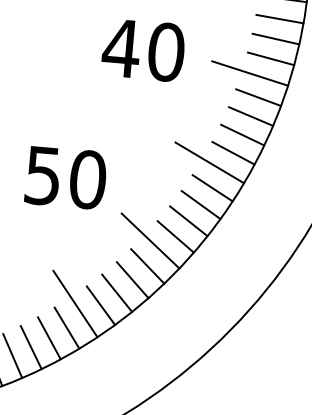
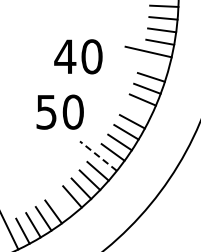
text: (143, 49) -> (78, 56), moved
line: (258, 96) -> (154, 65), removed
line: (209, 162) -> (129, 106), removed
text: (64, 176) -> (59, 111), moved
line: (150, 241) -> (98, 156), solid -> dashed
line: (75, 302) -> (57, 196), removed

